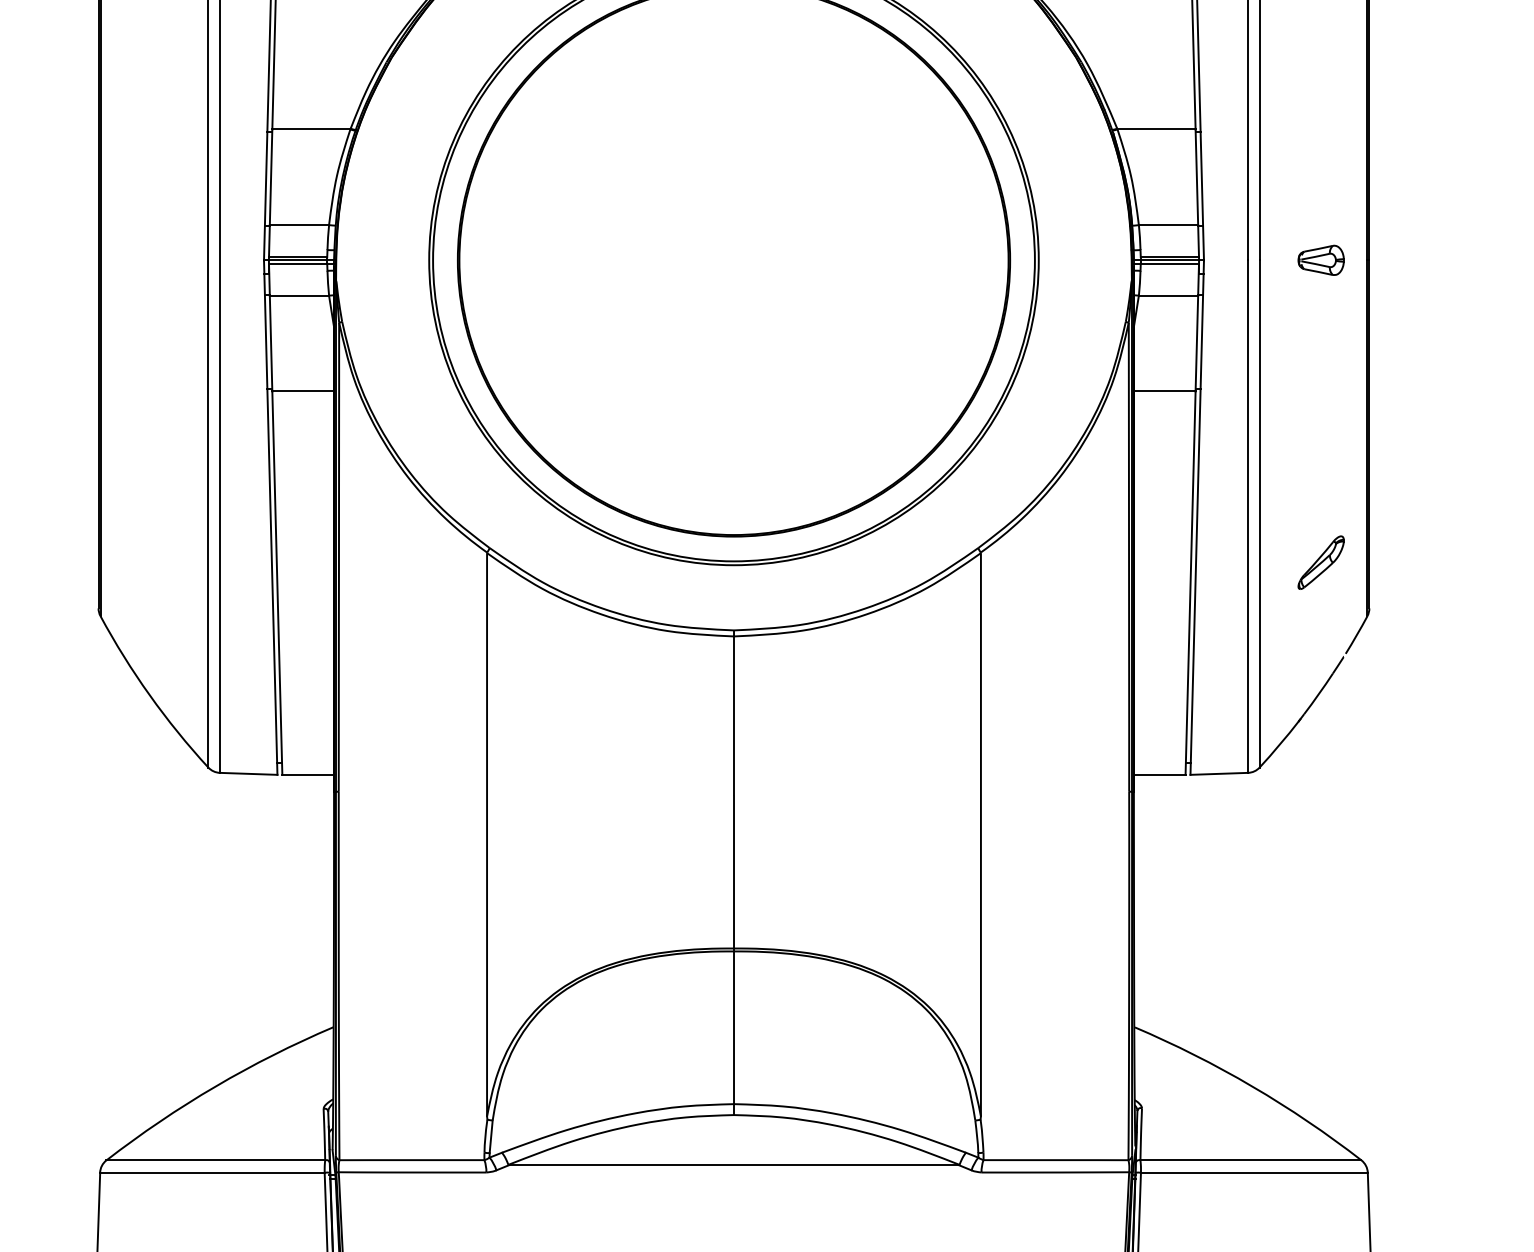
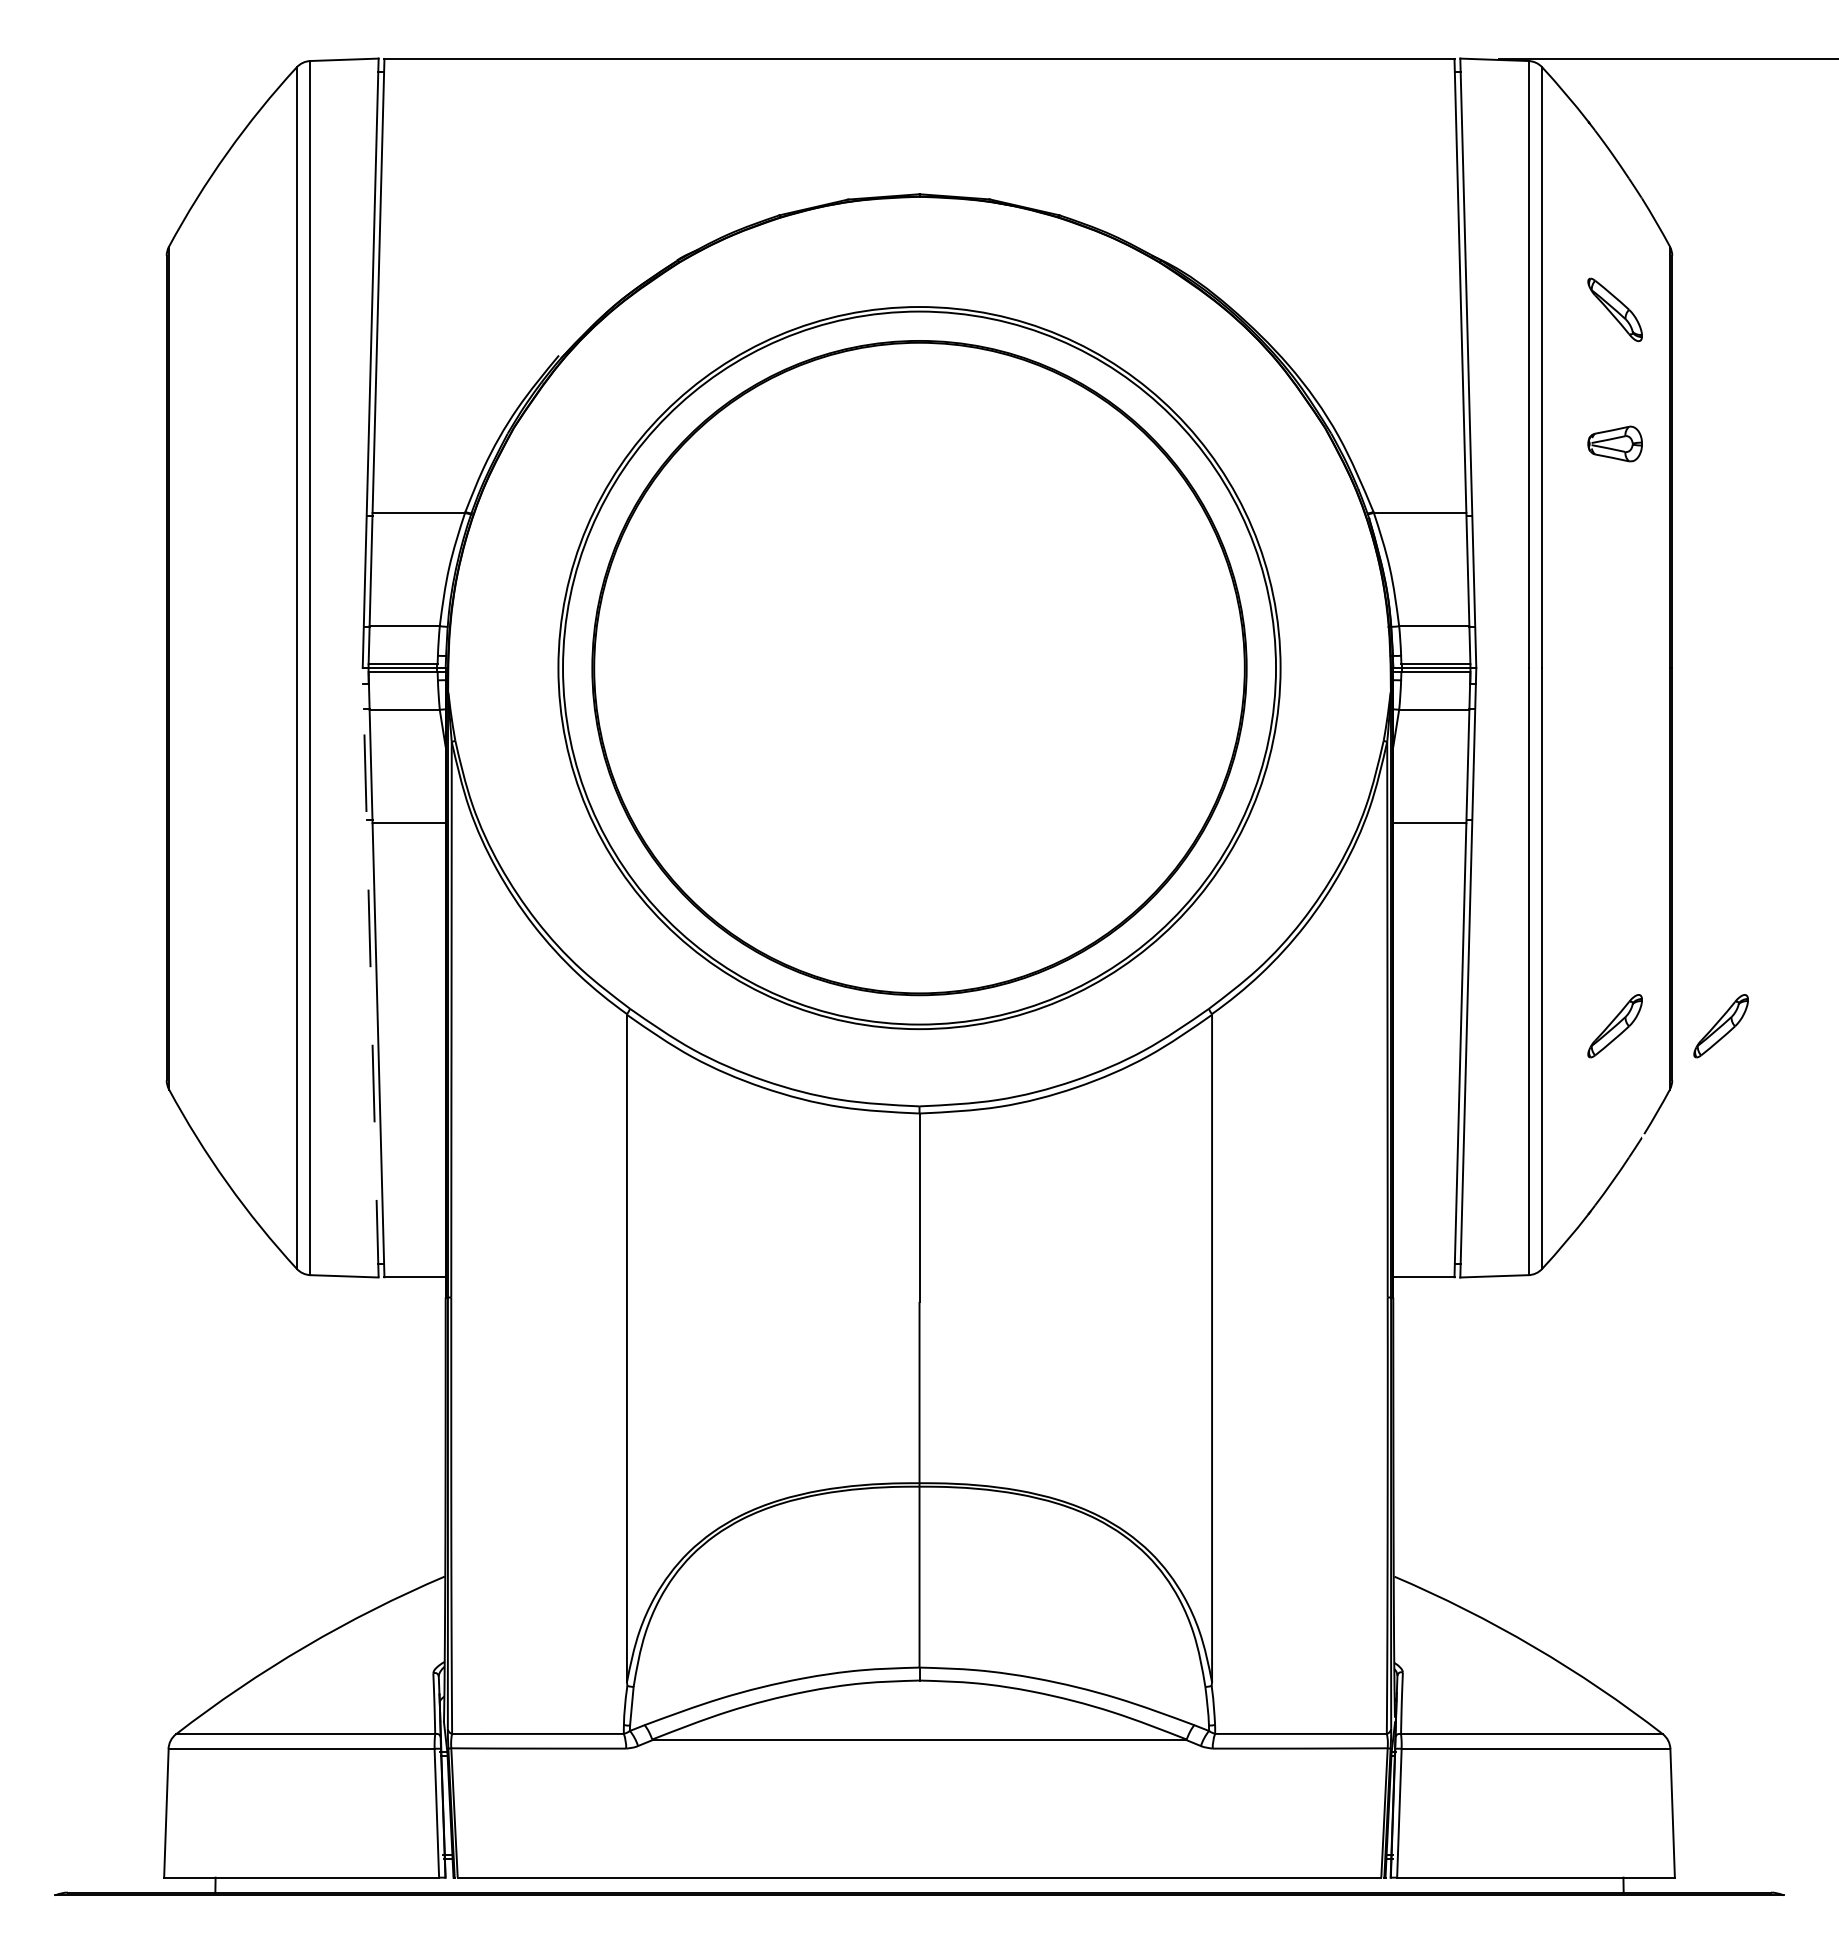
part: (1320, 259) -> (1614, 443), moved
line: (270, 517) -> (370, 972), solid -> dashed
part: (1410, 562) -> (1720, 1026), added

